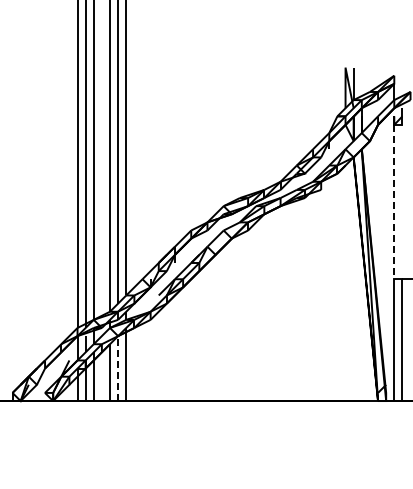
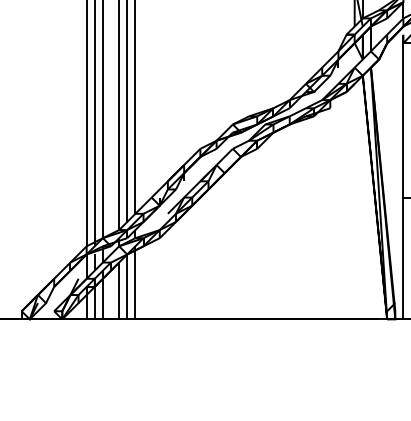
line: (394, 202) -> (403, 120), dashed -> solid
line: (118, 368) -> (127, 286), dashed -> solid

